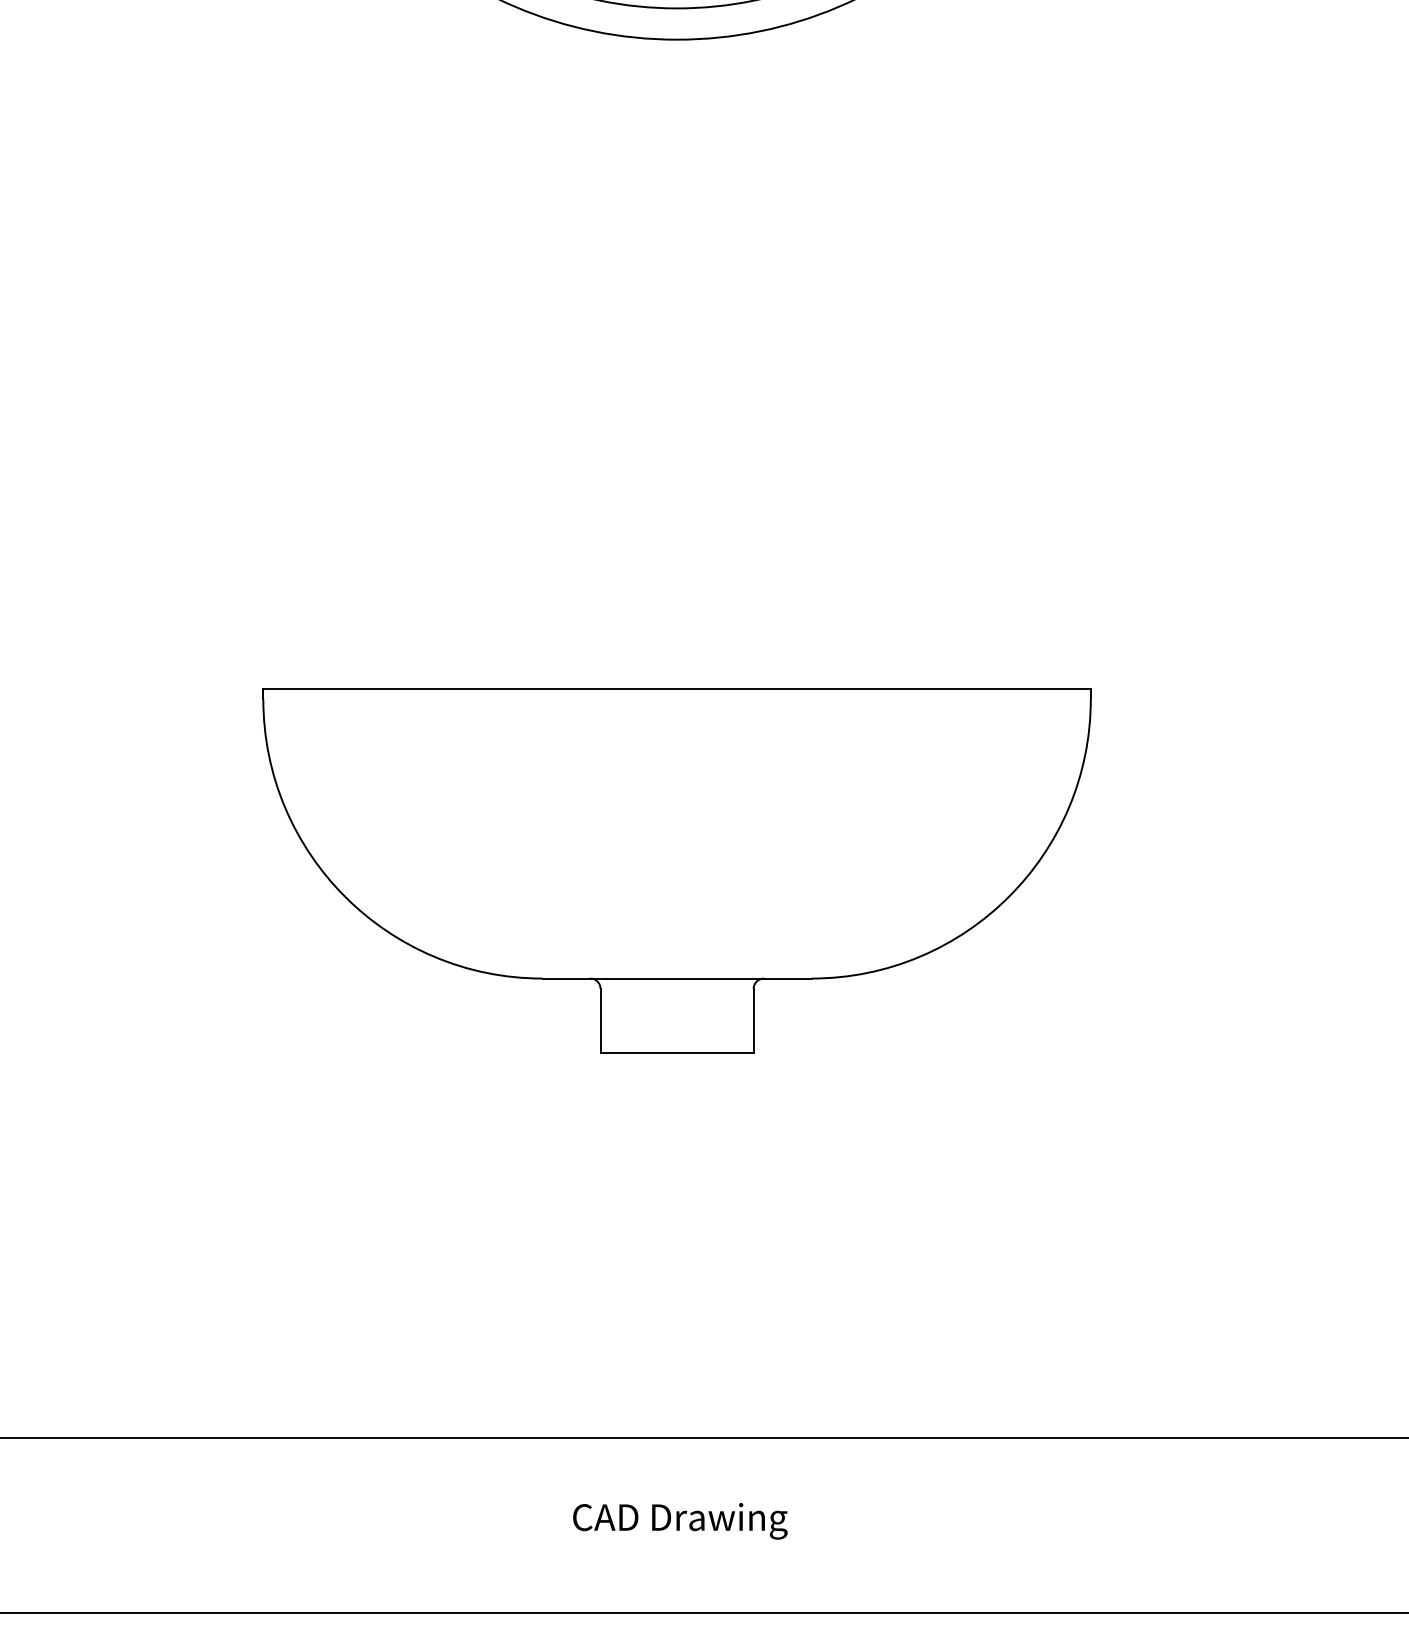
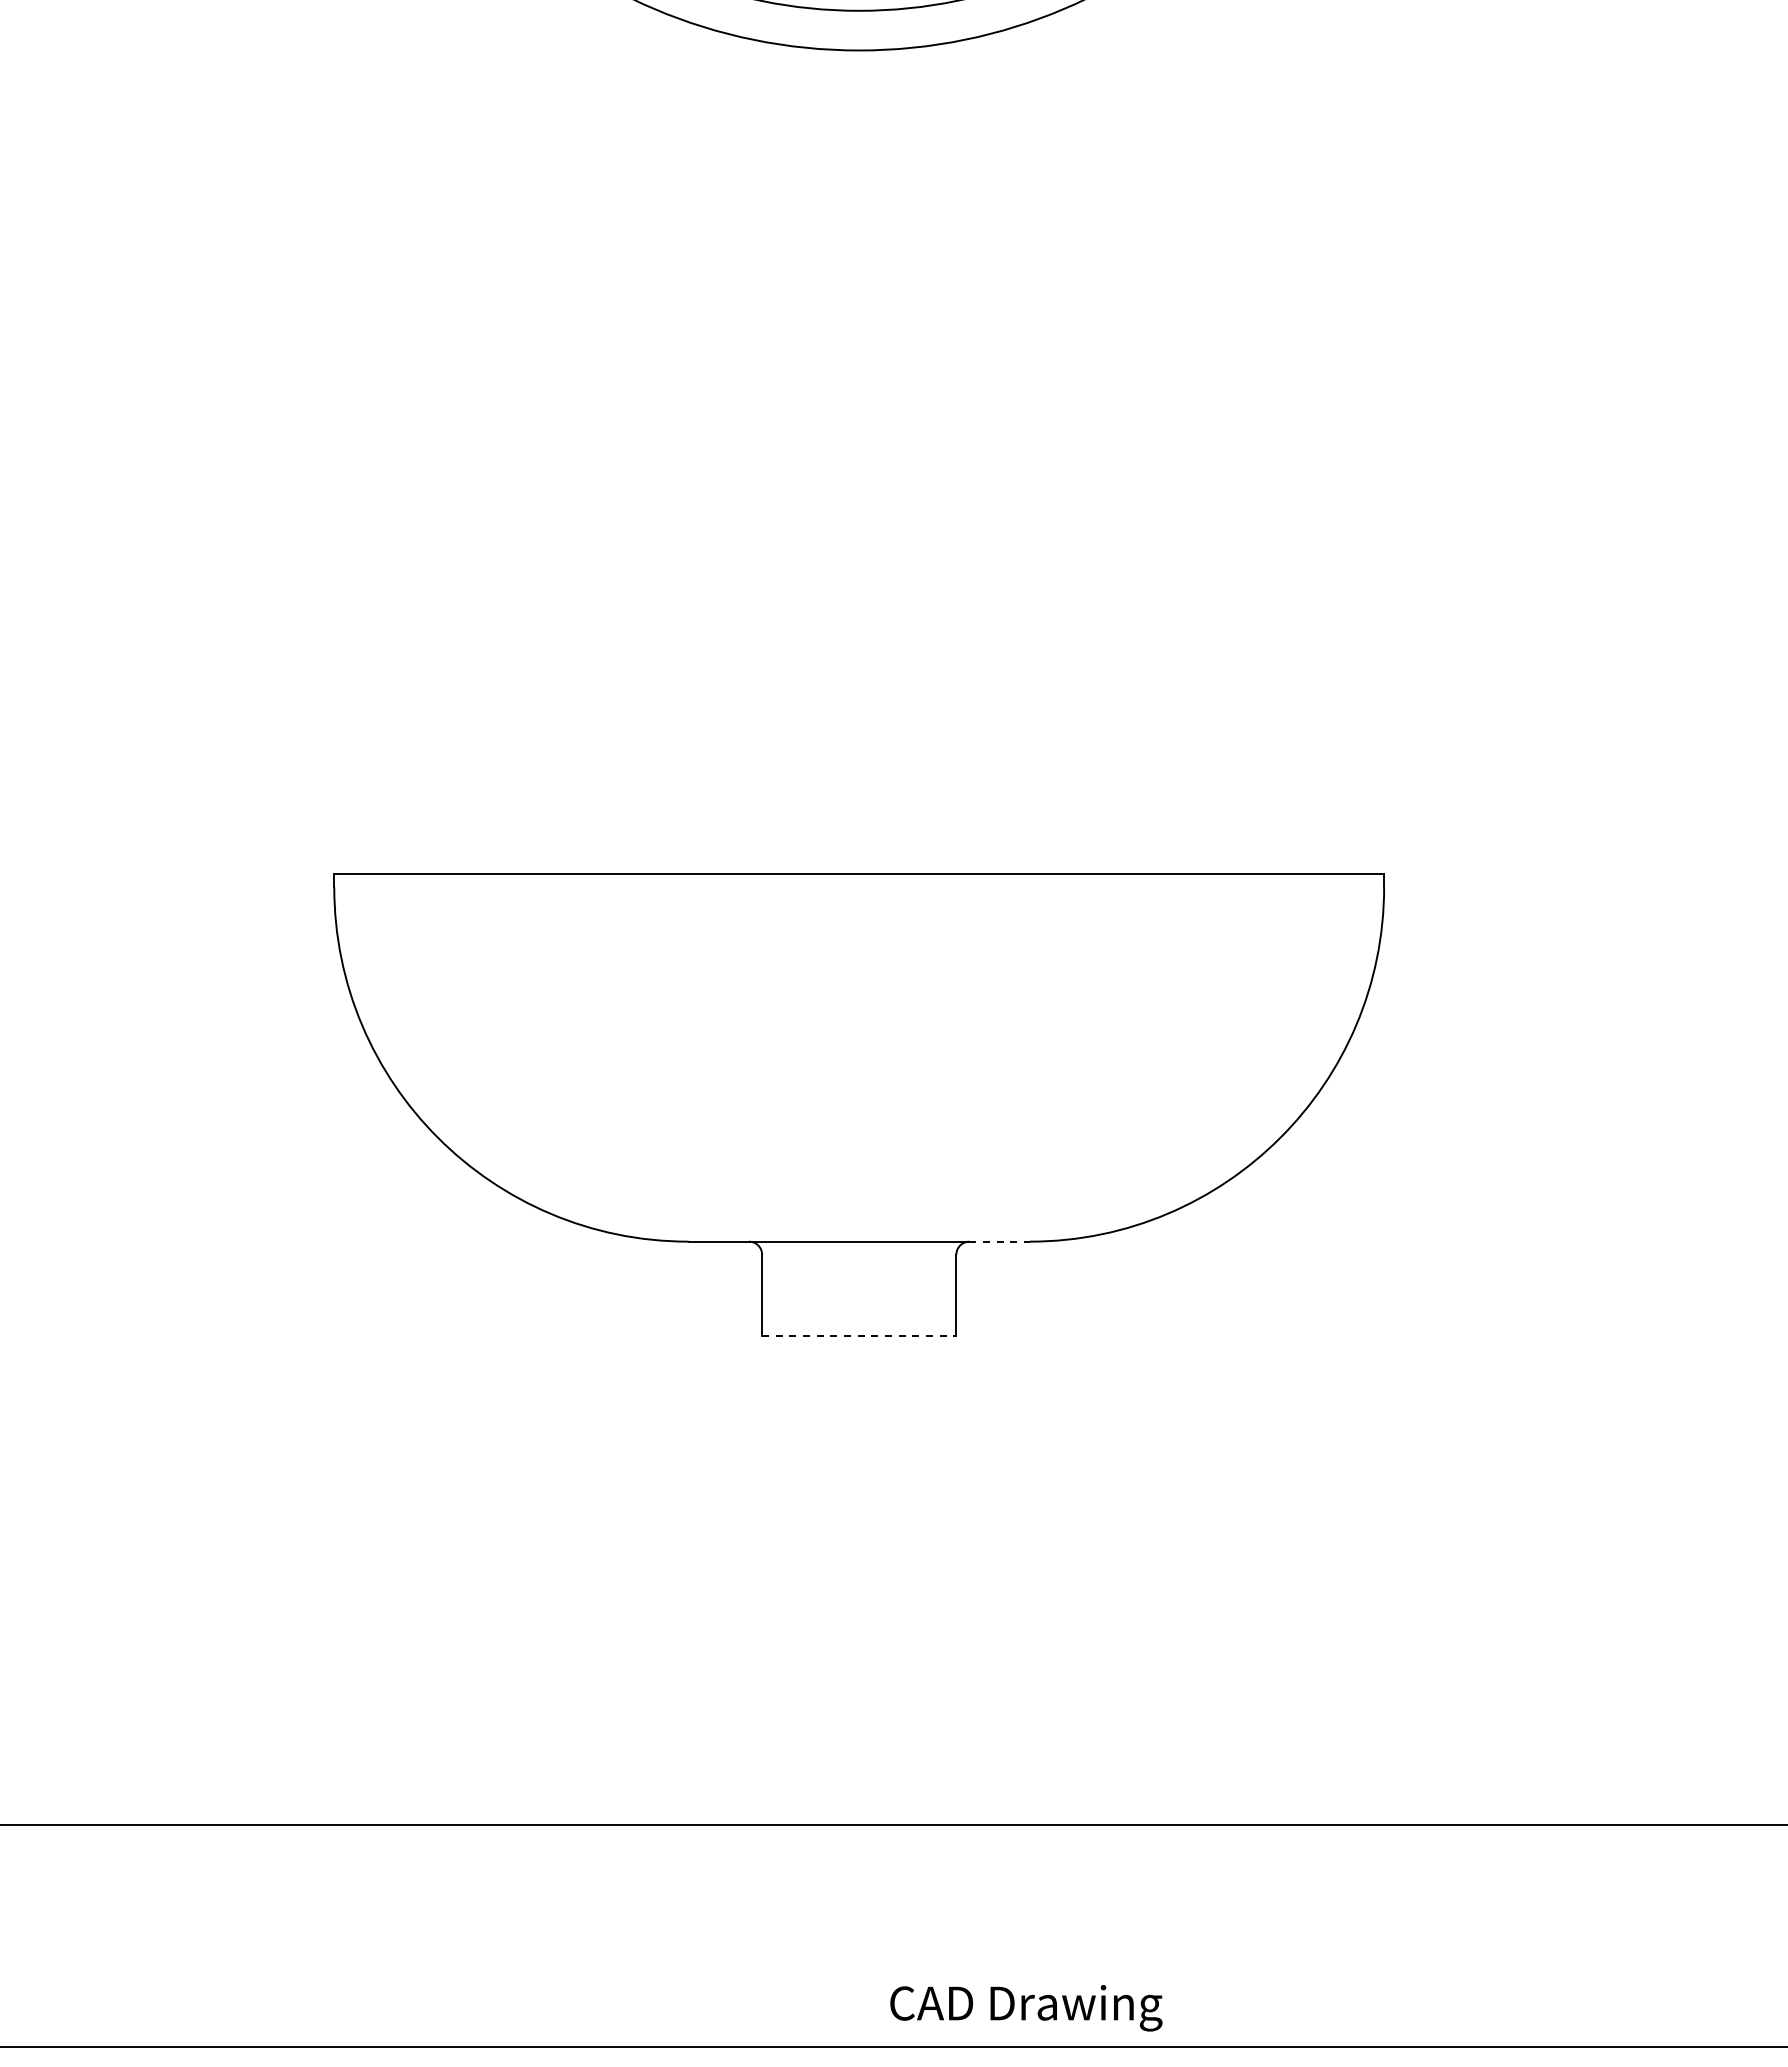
line: (788, 978) -> (1000, 1241), solid -> dashed
line: (677, 1053) -> (859, 1336), solid -> dashed
text: (680, 1521) -> (1026, 2008), moved

